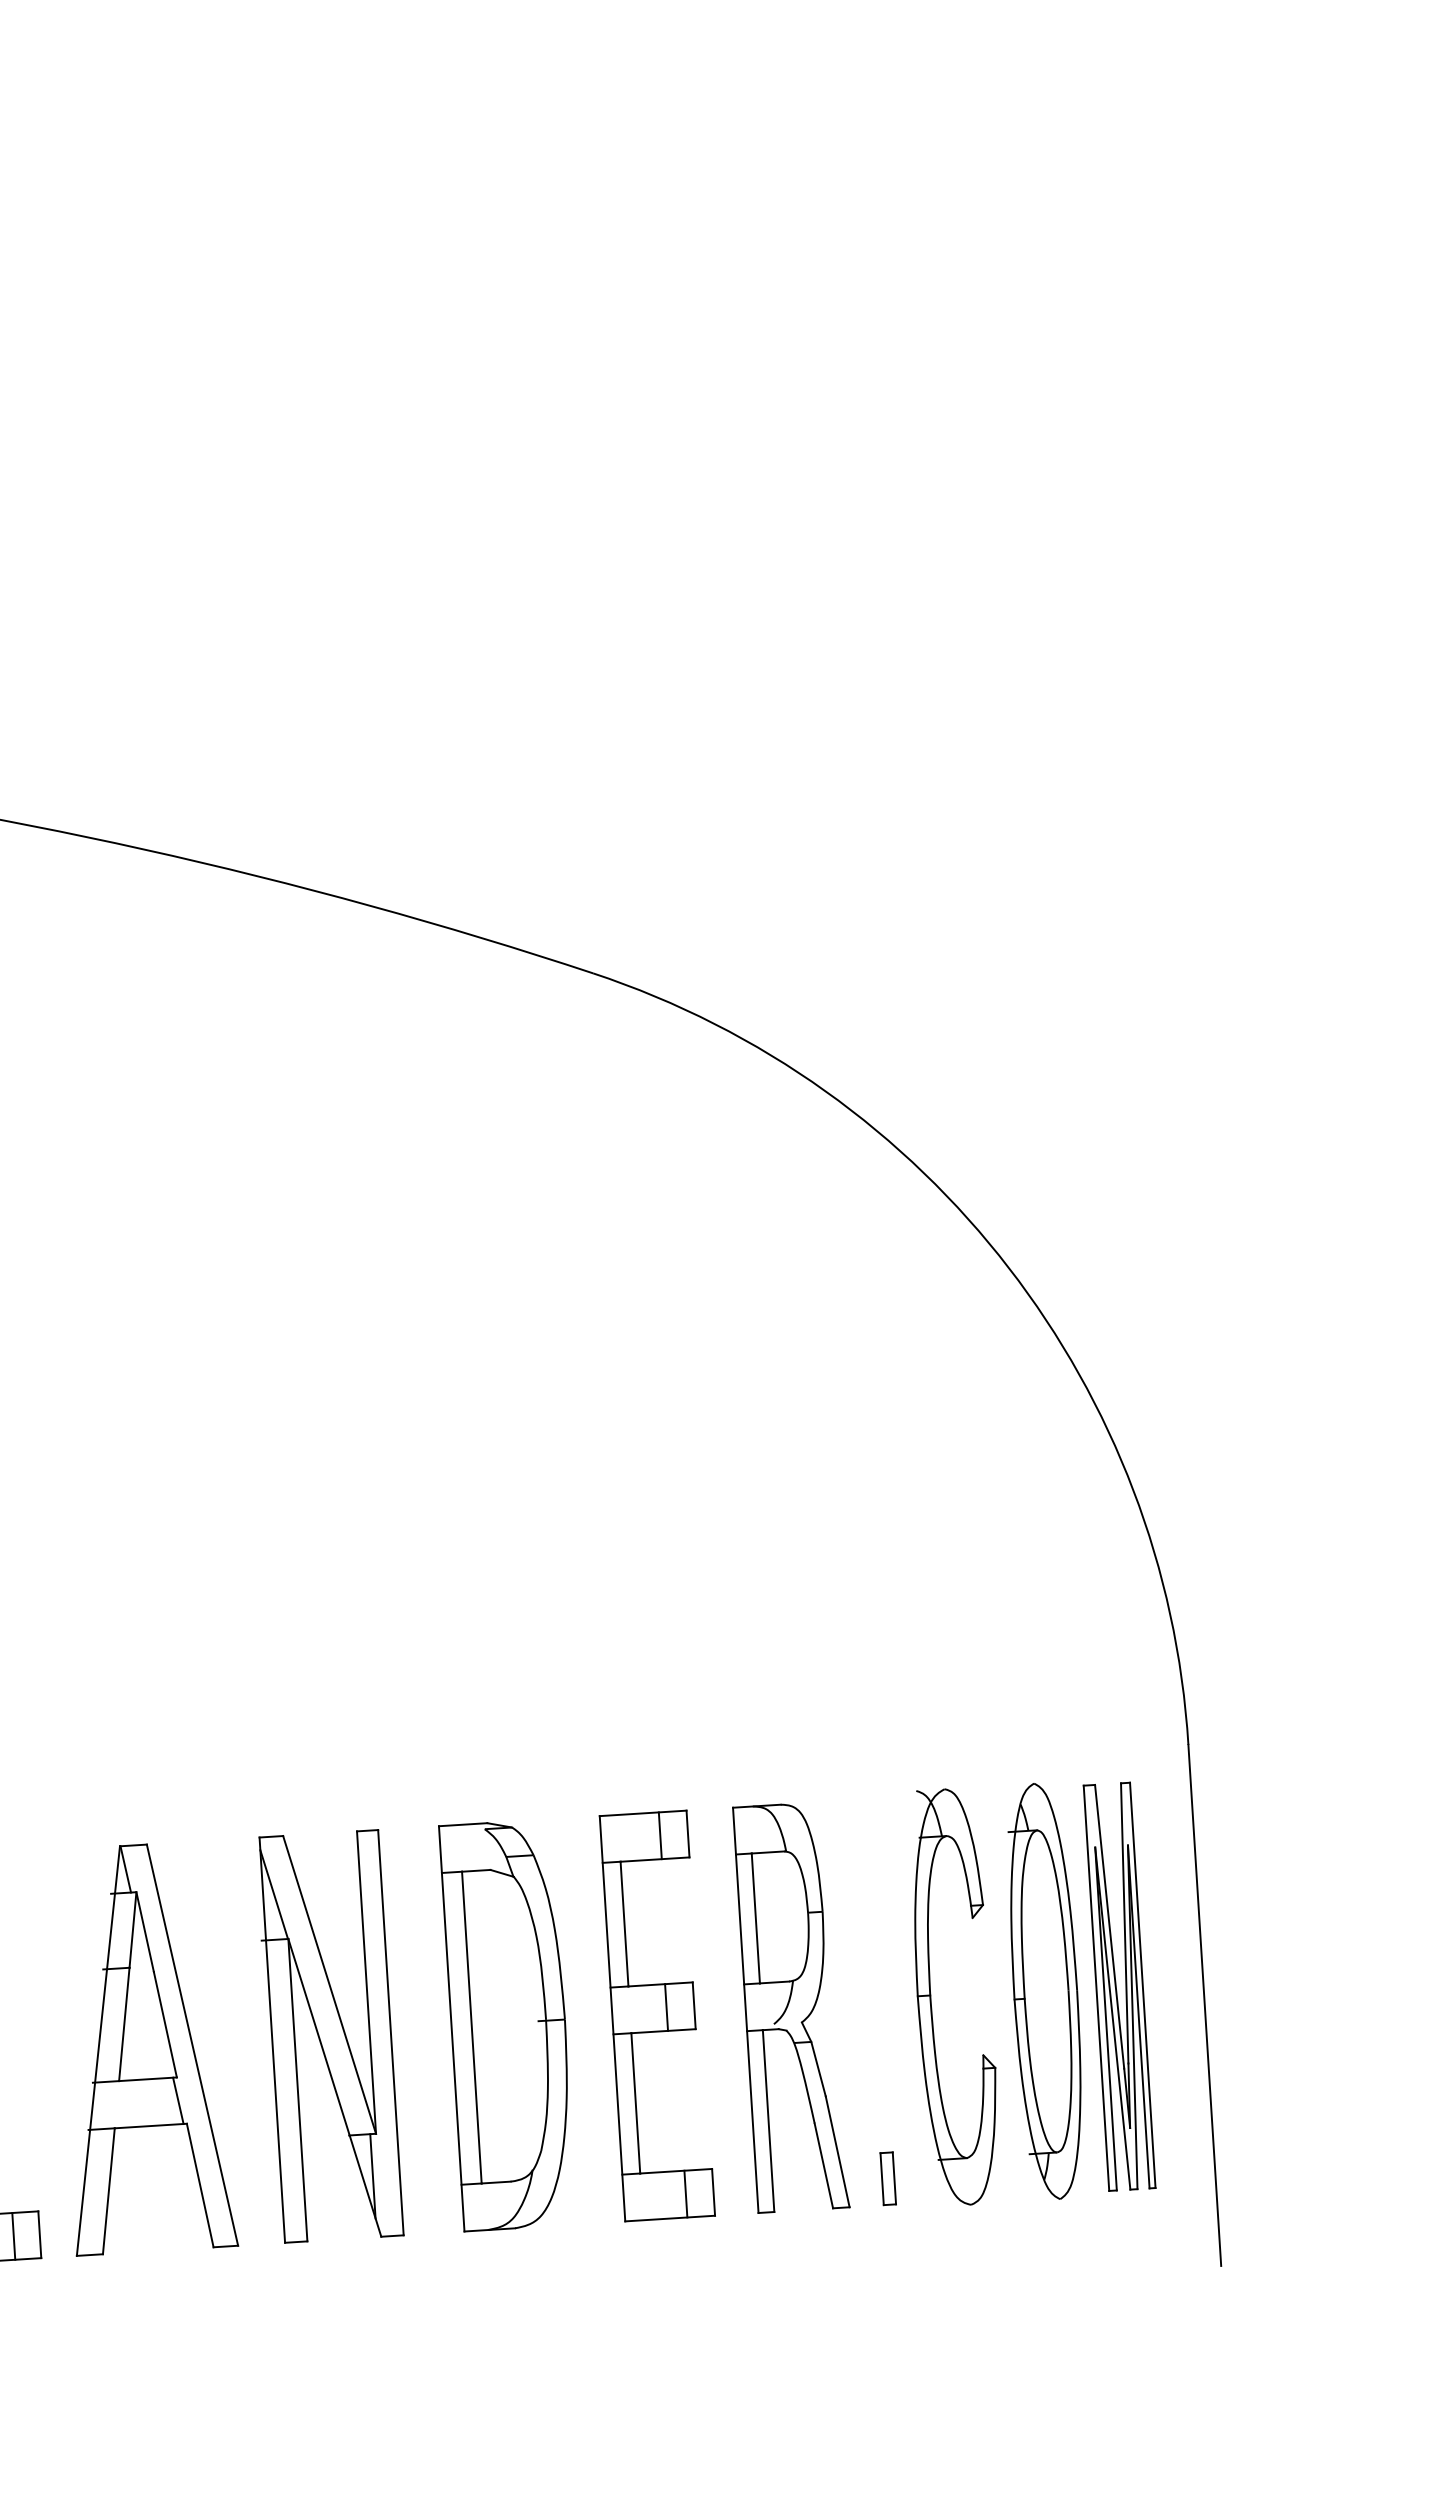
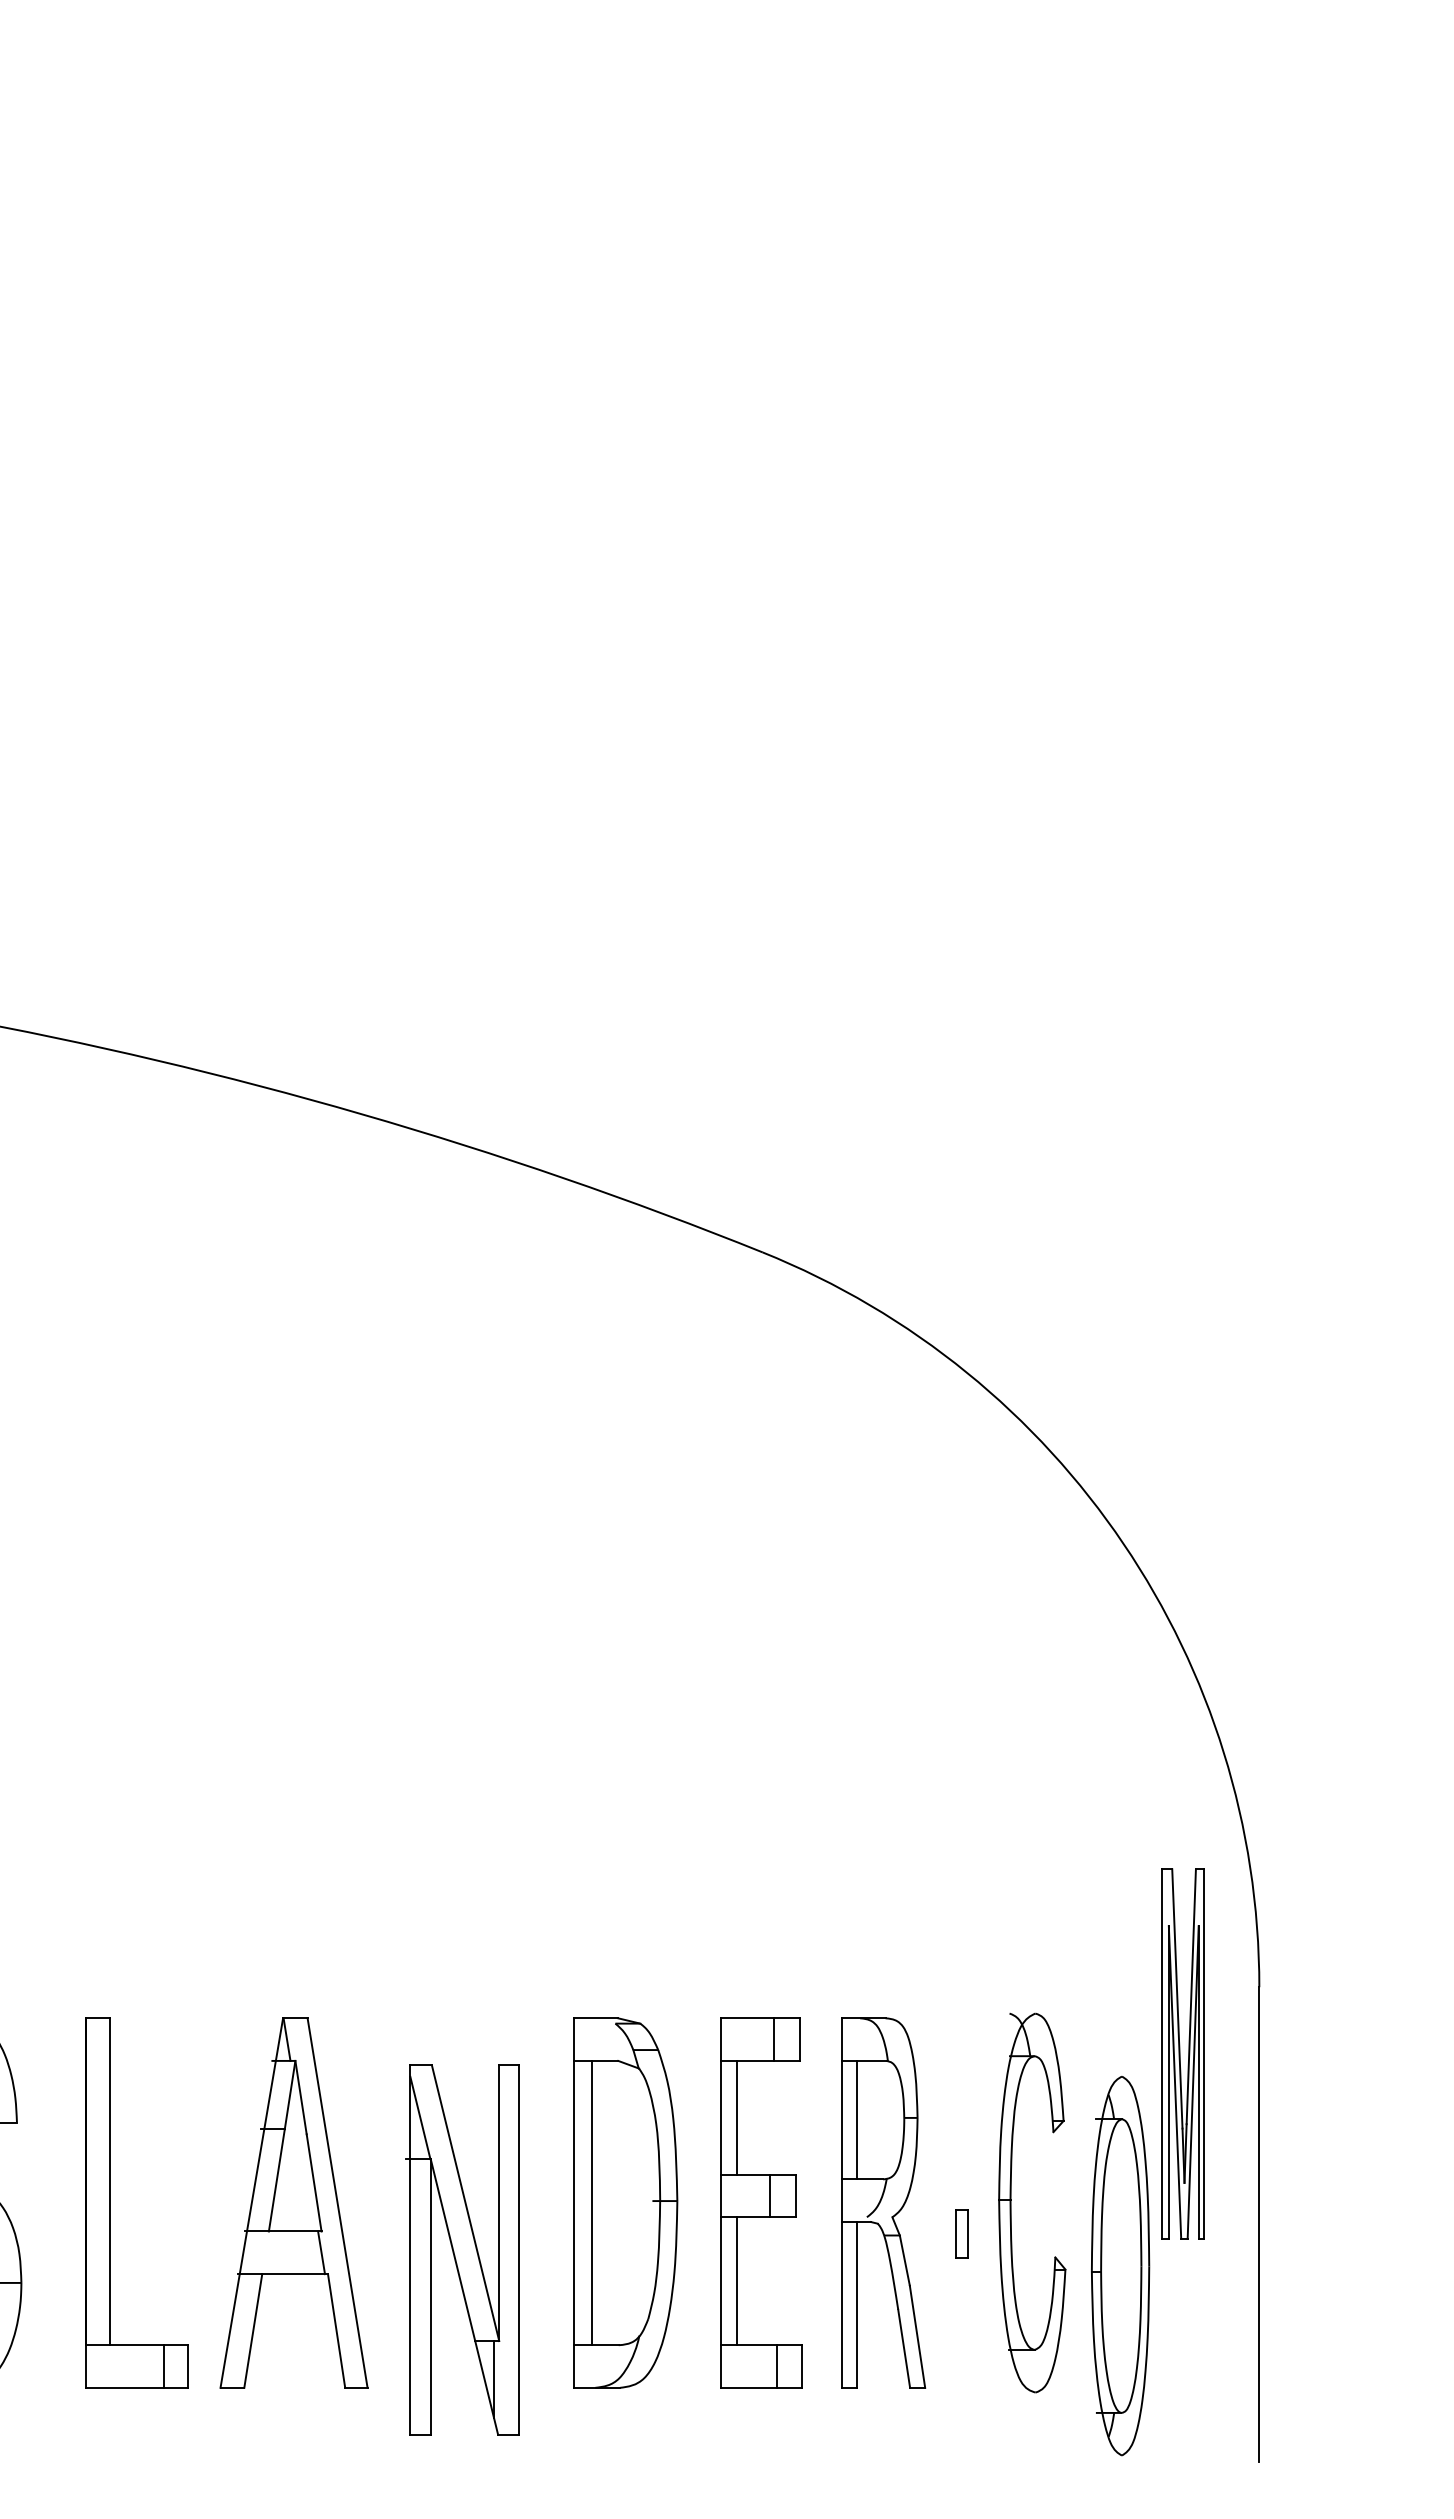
part: (1119, 1986) -> (1182, 2053), moved
part: (1045, 1991) -> (1120, 2266), moved
part: (329, 2035) -> (462, 2249), moved
part: (887, 2178) -> (961, 2233), moved

